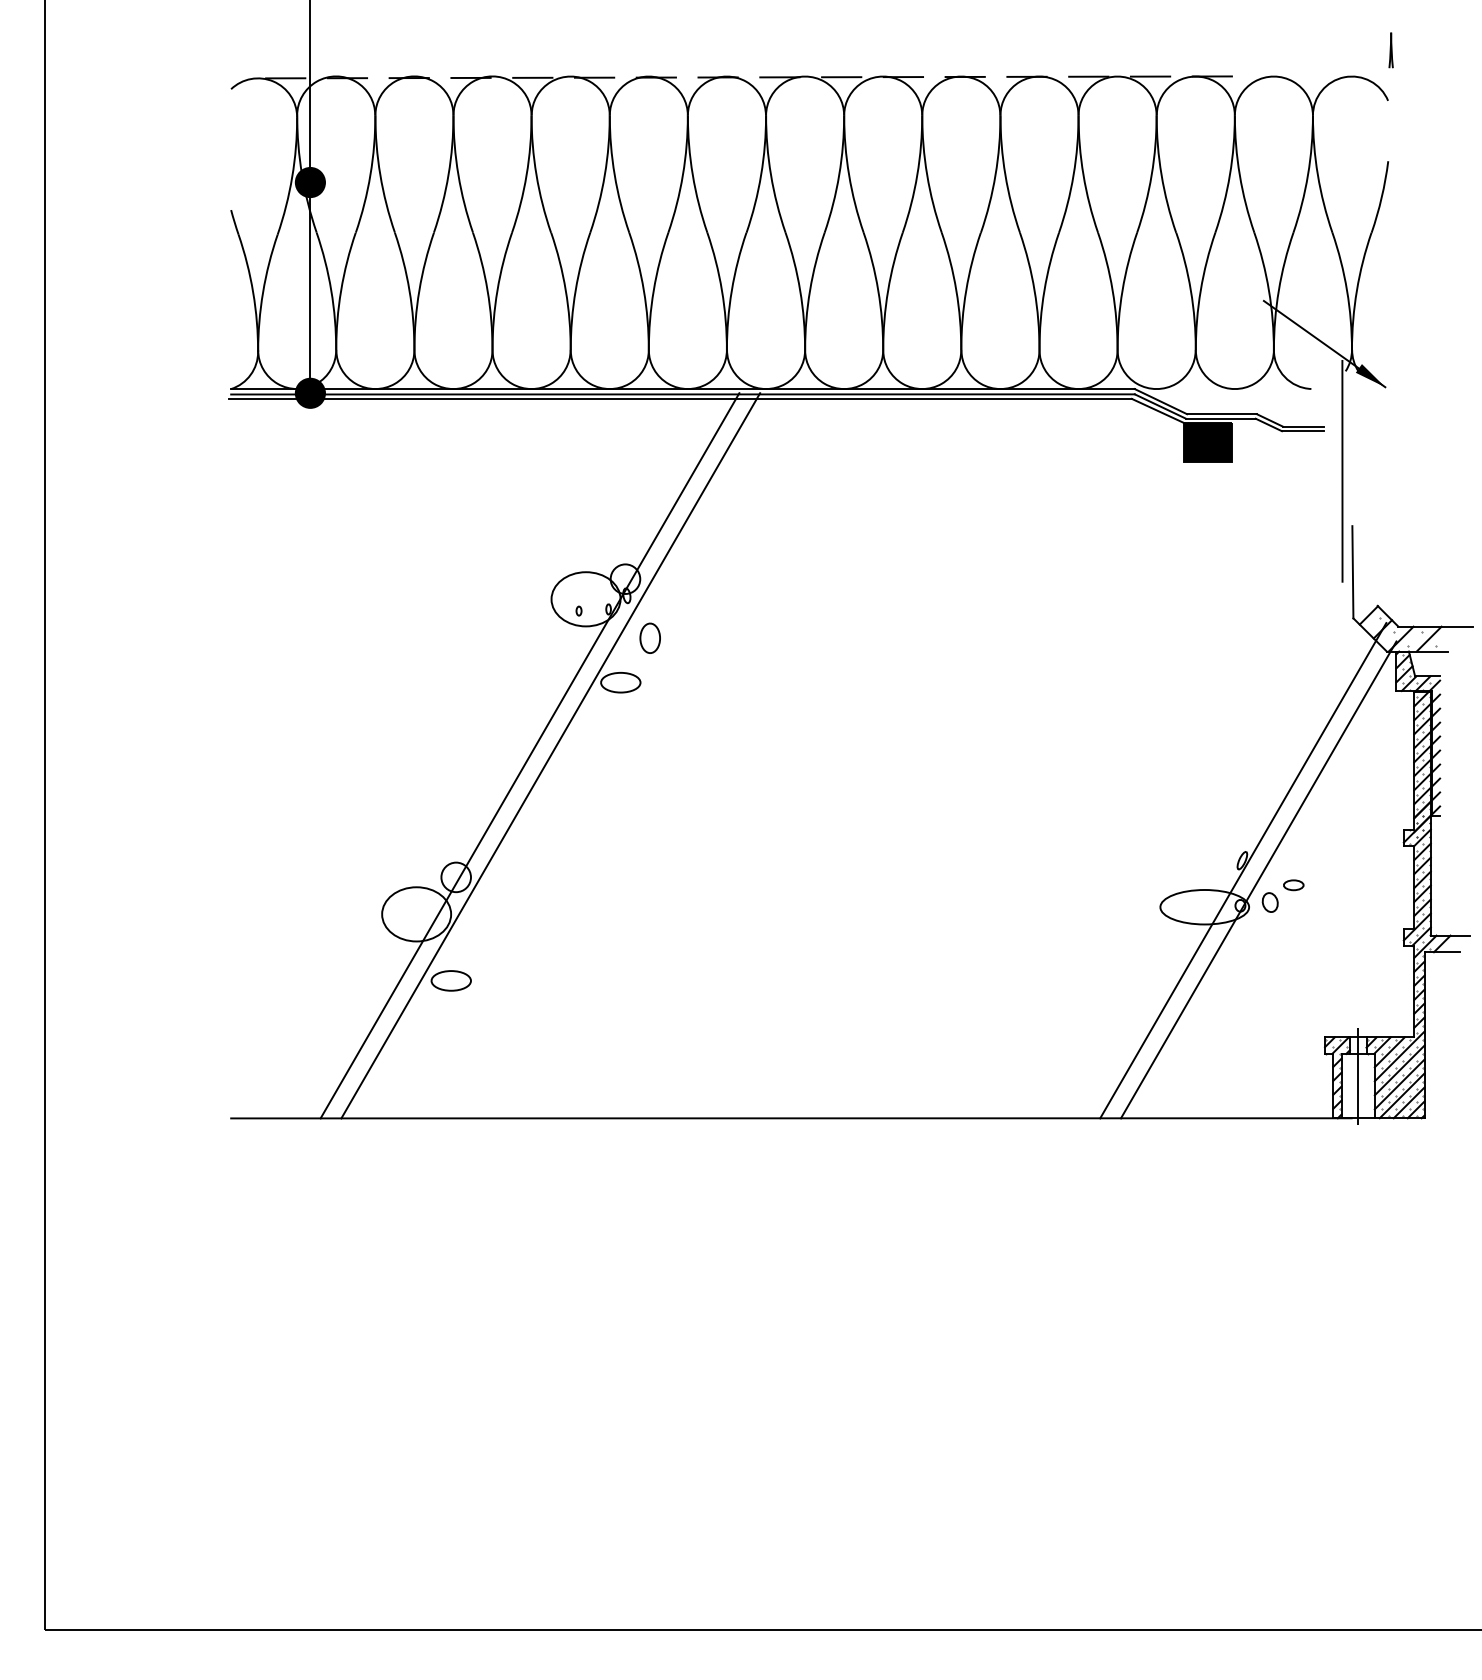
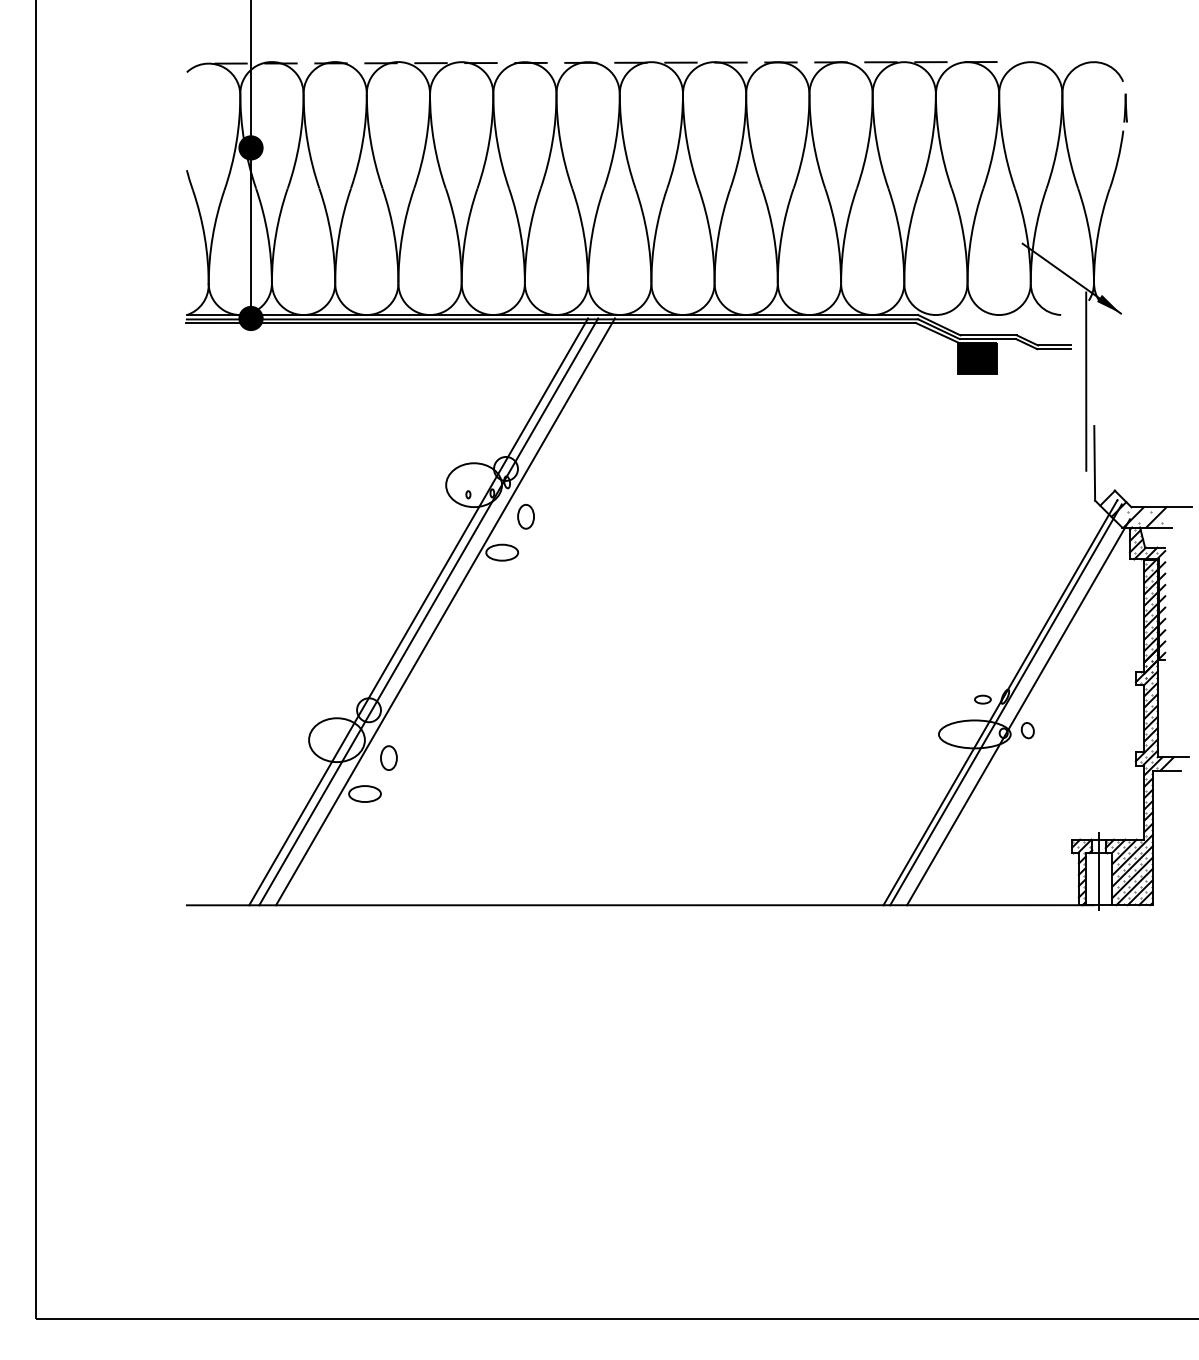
part: (1390, 50) -> (1125, 108), moved
line: (517, 755) -> (418, 611), added
line: (1236, 867) -> (1000, 702), added
part: (1293, 885) -> (982, 699), moved
part: (480, 936) -> (388, 758), added

